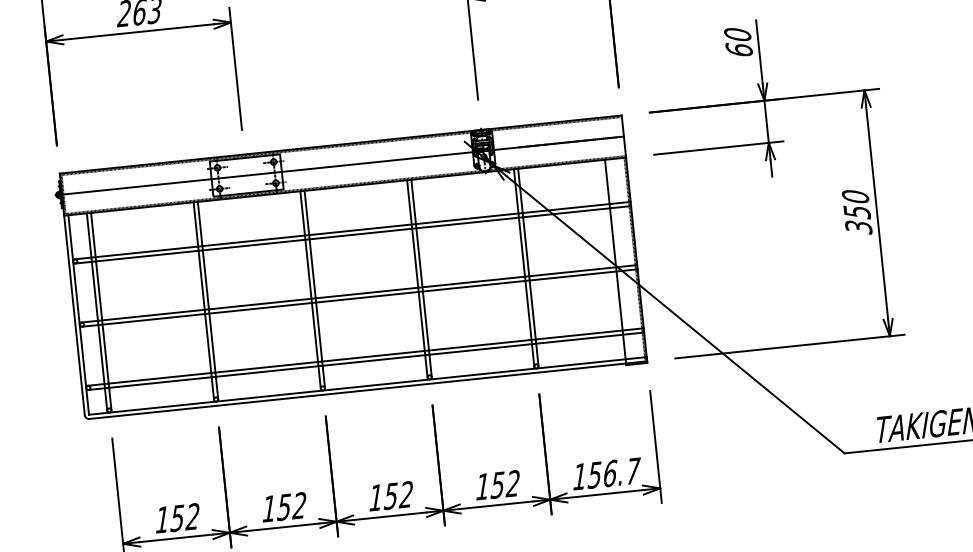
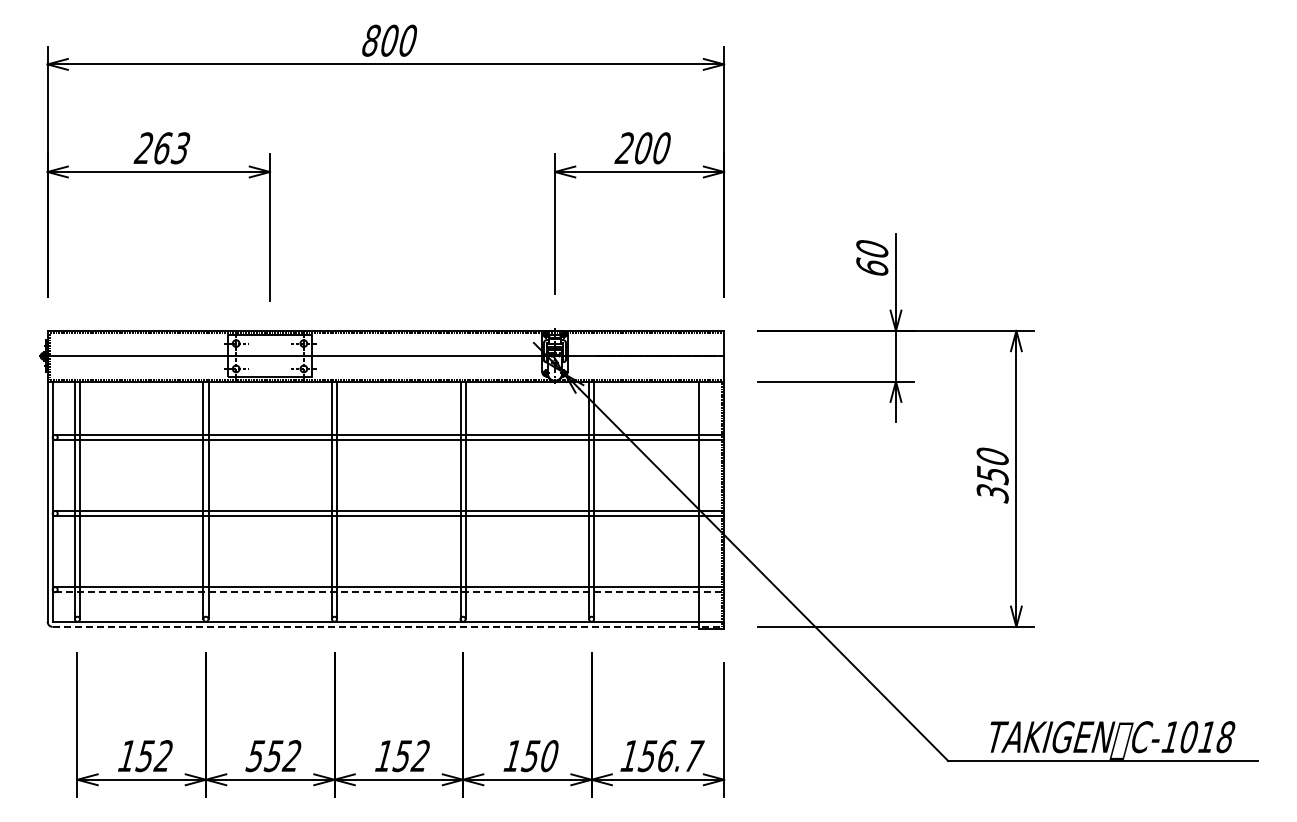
line: (367, 361) -> (390, 592), solid -> dashed
line: (368, 389) -> (388, 626), solid -> dashed
text: (512, 484) -> (548, 756), 152 -> 150
text: (269, 509) -> (255, 756), 152 -> 552

